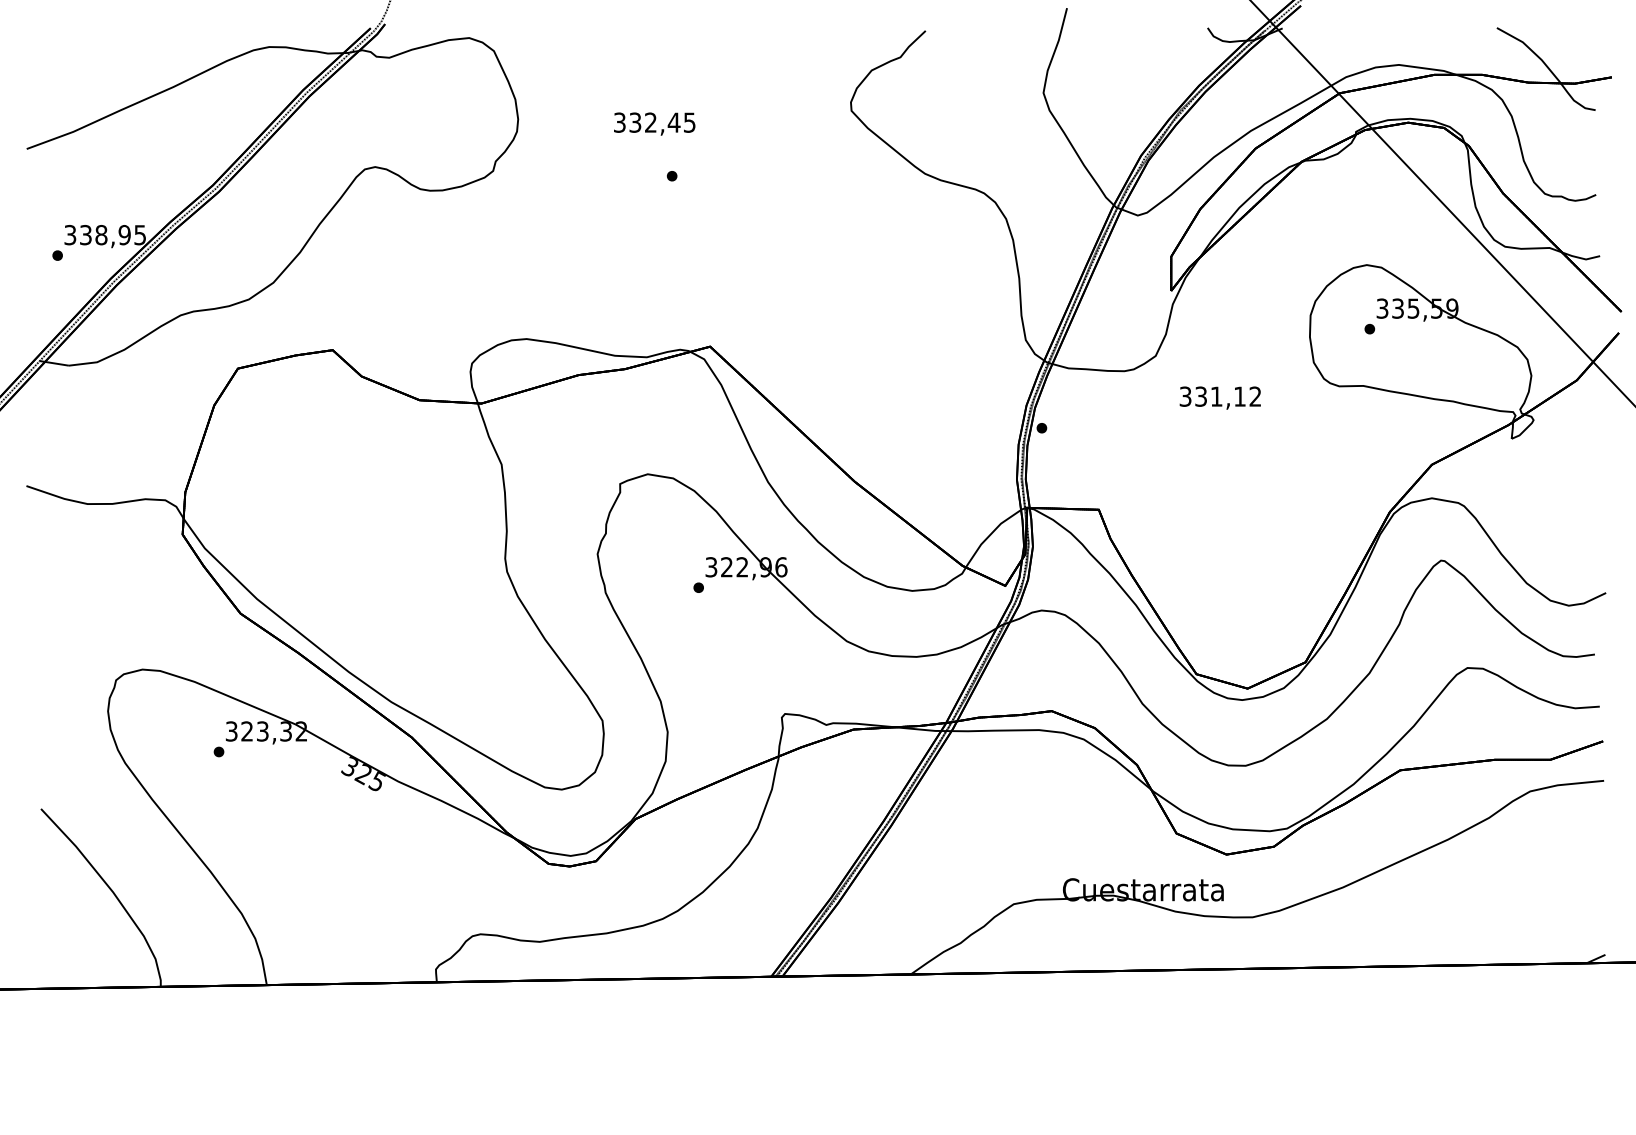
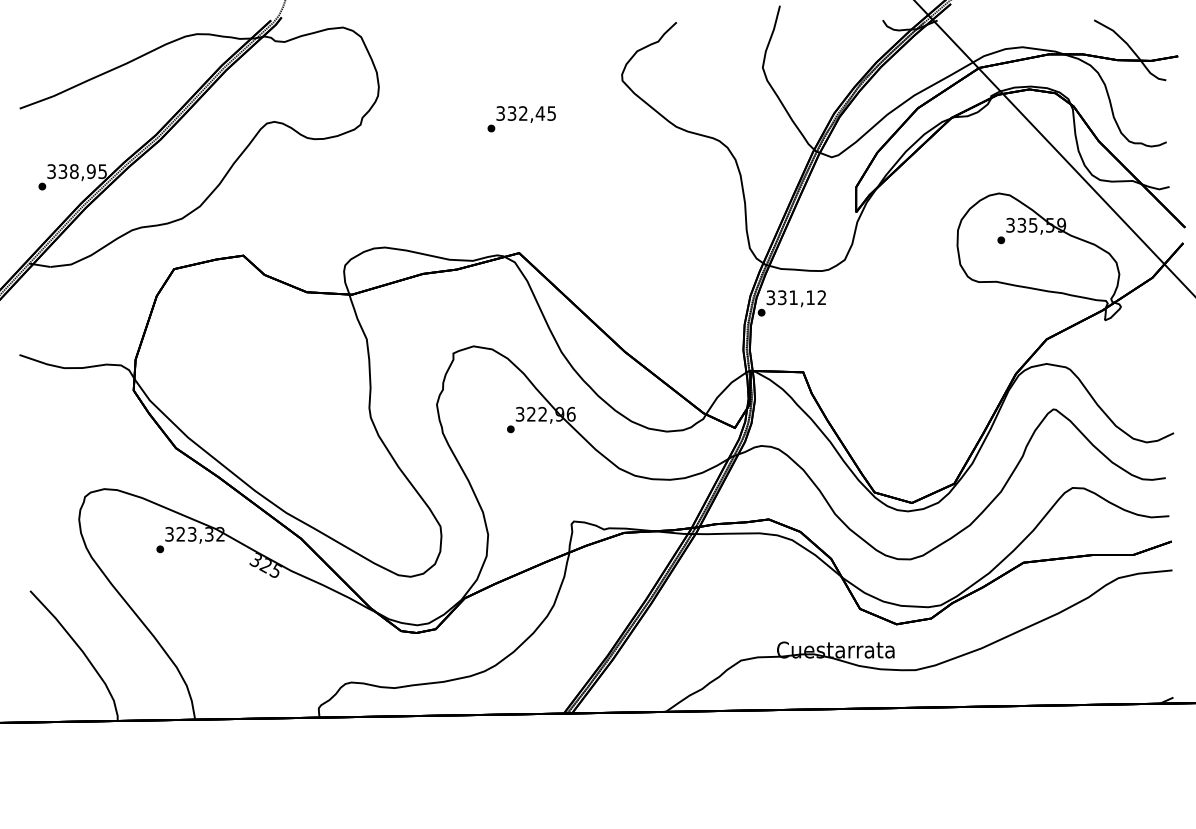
text: (654, 123) -> (526, 114), moved
text: (1219, 397) -> (795, 298), moved

